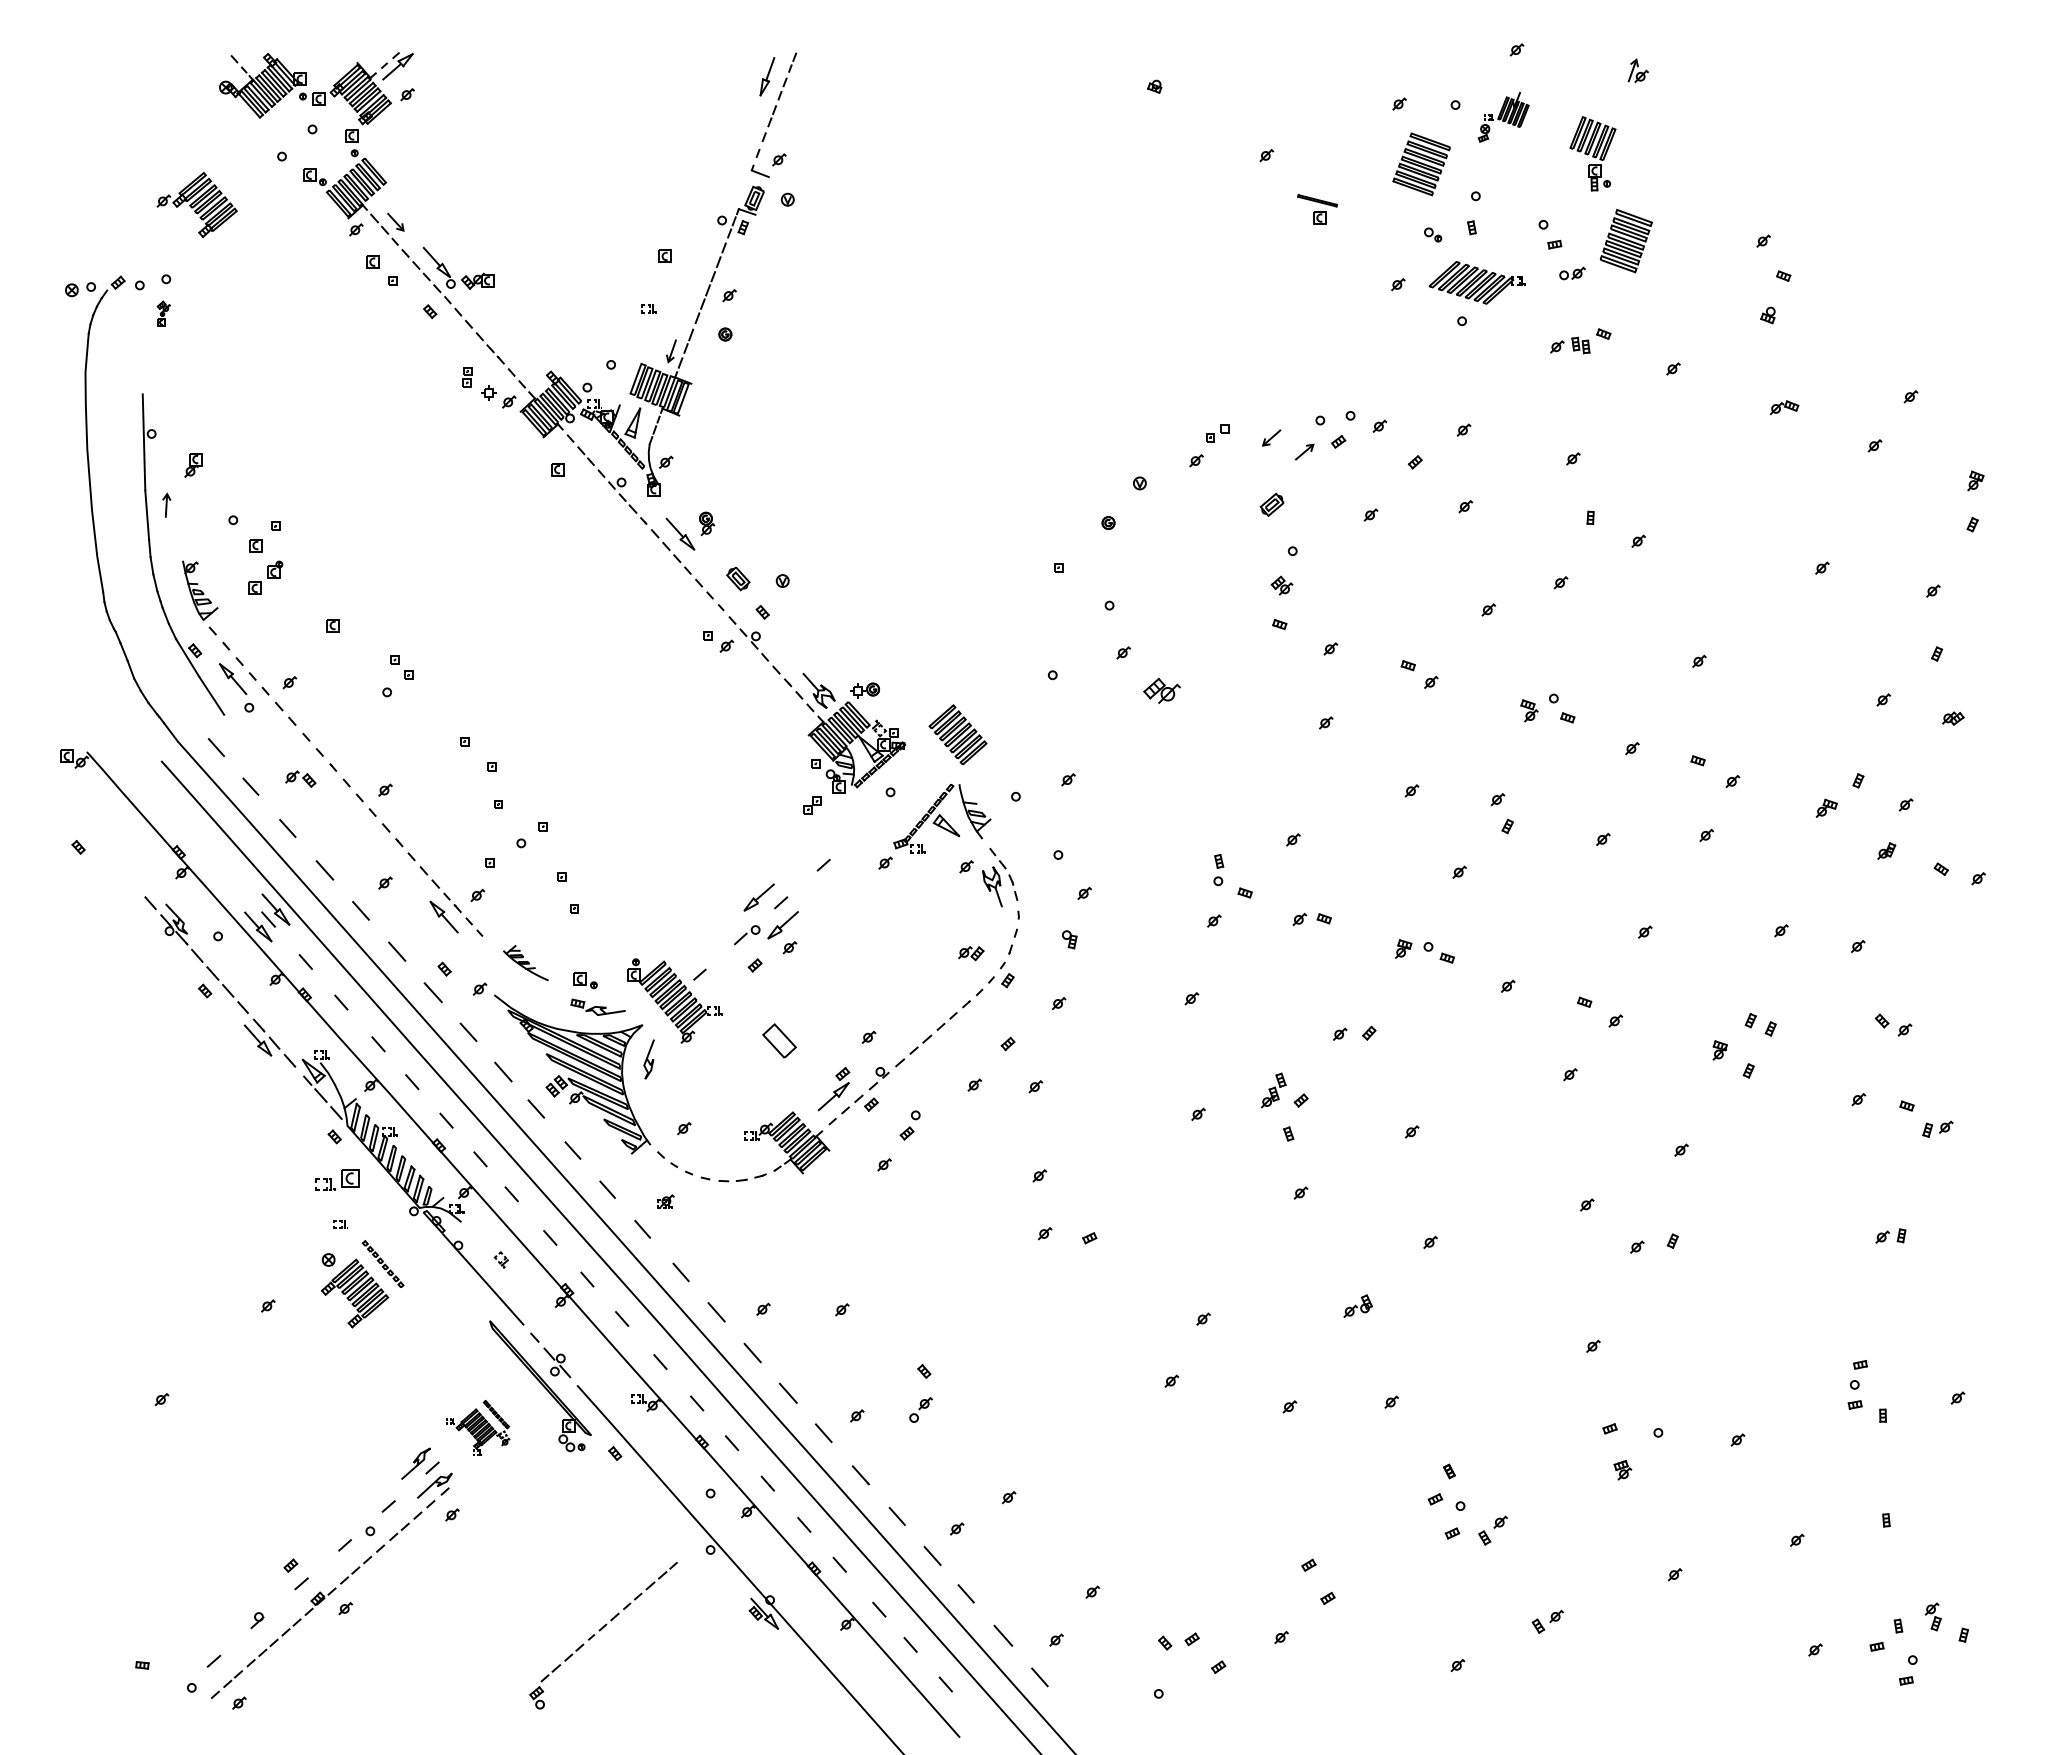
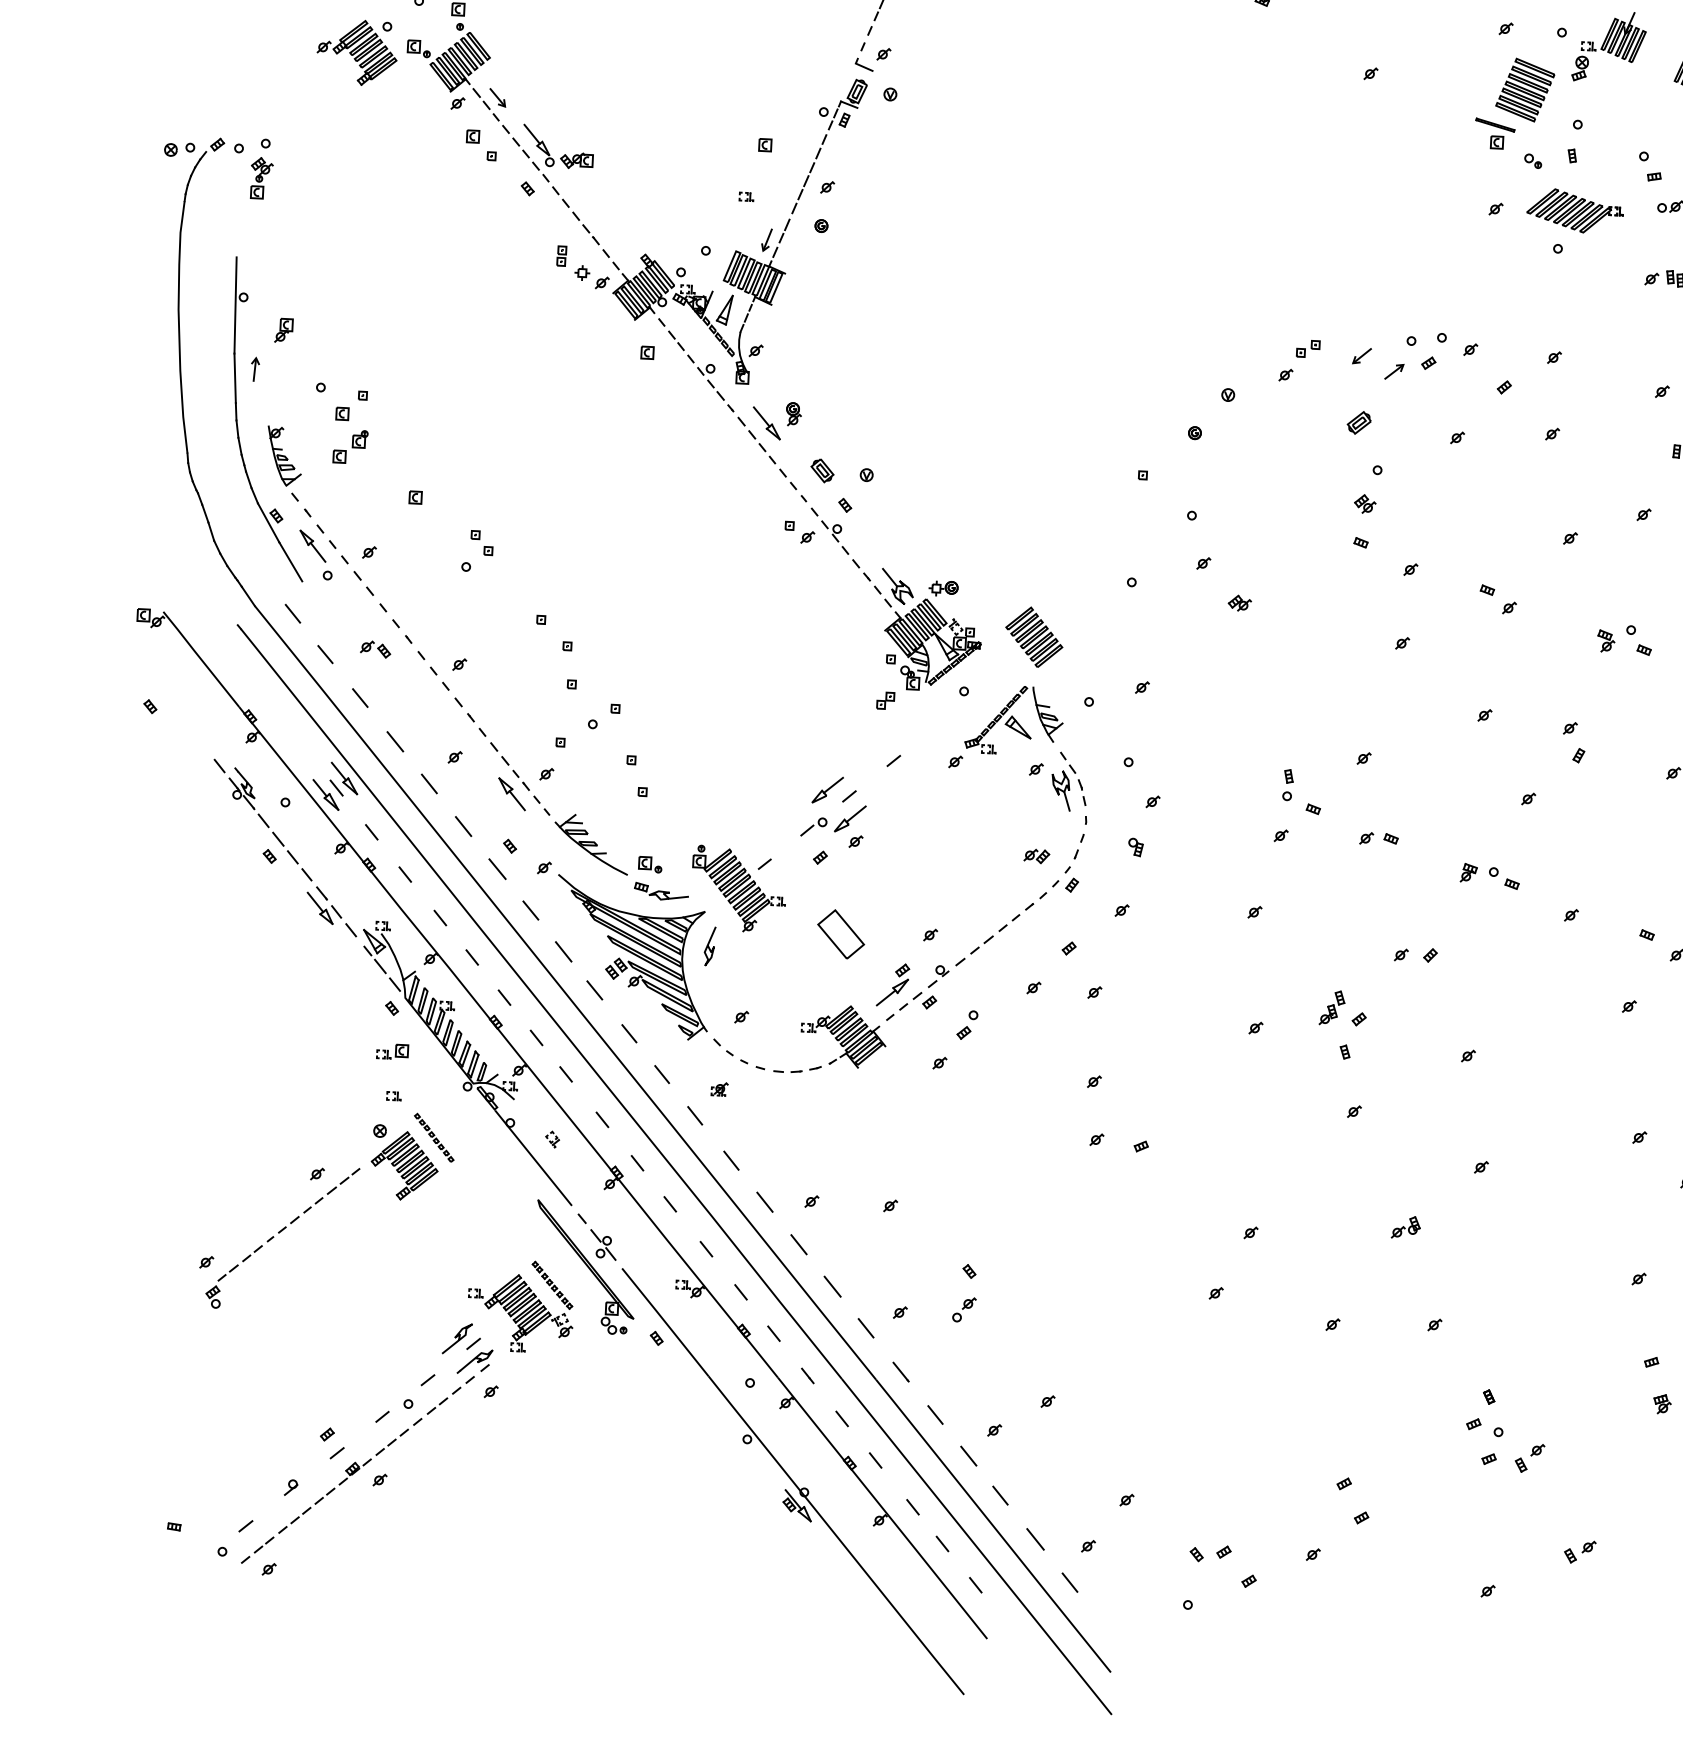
part: (1503, 117) -> (1609, 47), size x1.43
part: (196, 204) -> (356, 52), moved
part: (1317, 209) -> (1494, 133), moved
part: (163, 313) -> (261, 177), size x1.67
part: (1161, 690) -> (1239, 602), size x0.62
part: (525, 962) -> (591, 843), size x1.67
part: (779, 1040) -> (841, 933), size x1.43
part: (337, 1179) -> (392, 1051), size x0.71
part: (478, 1427) -> (521, 1305), size x1.67
part: (603, 1635) -> (282, 1237), moved

